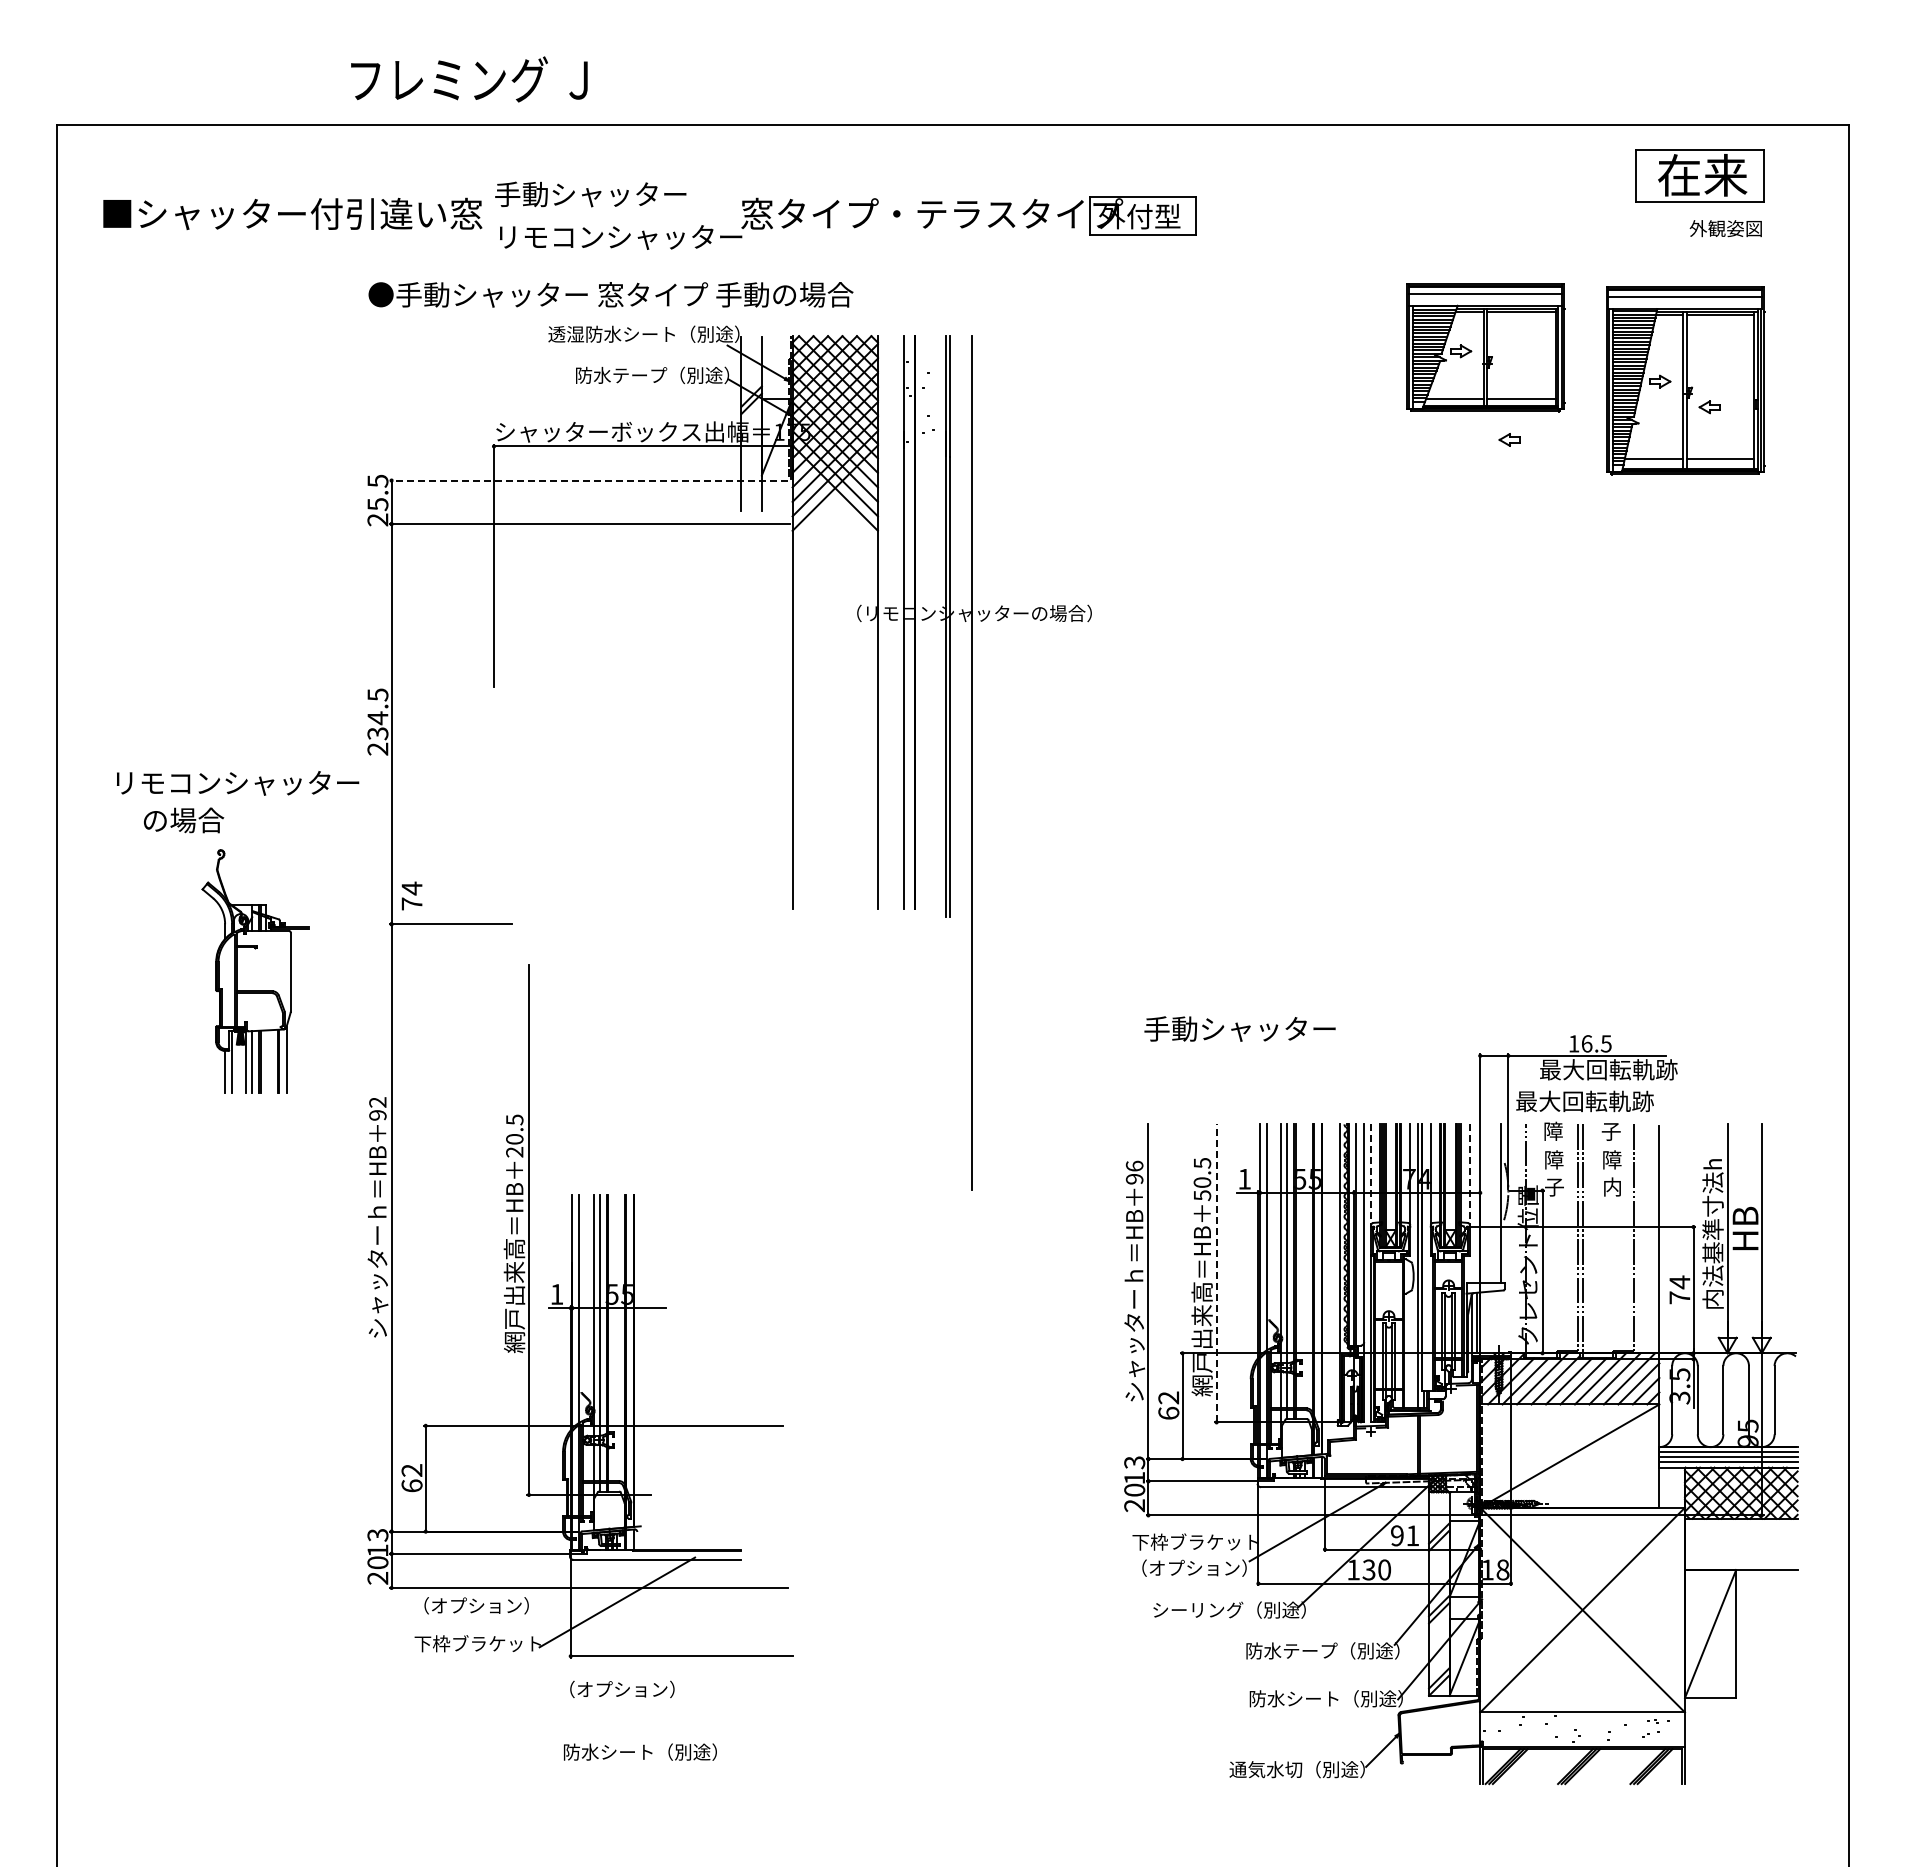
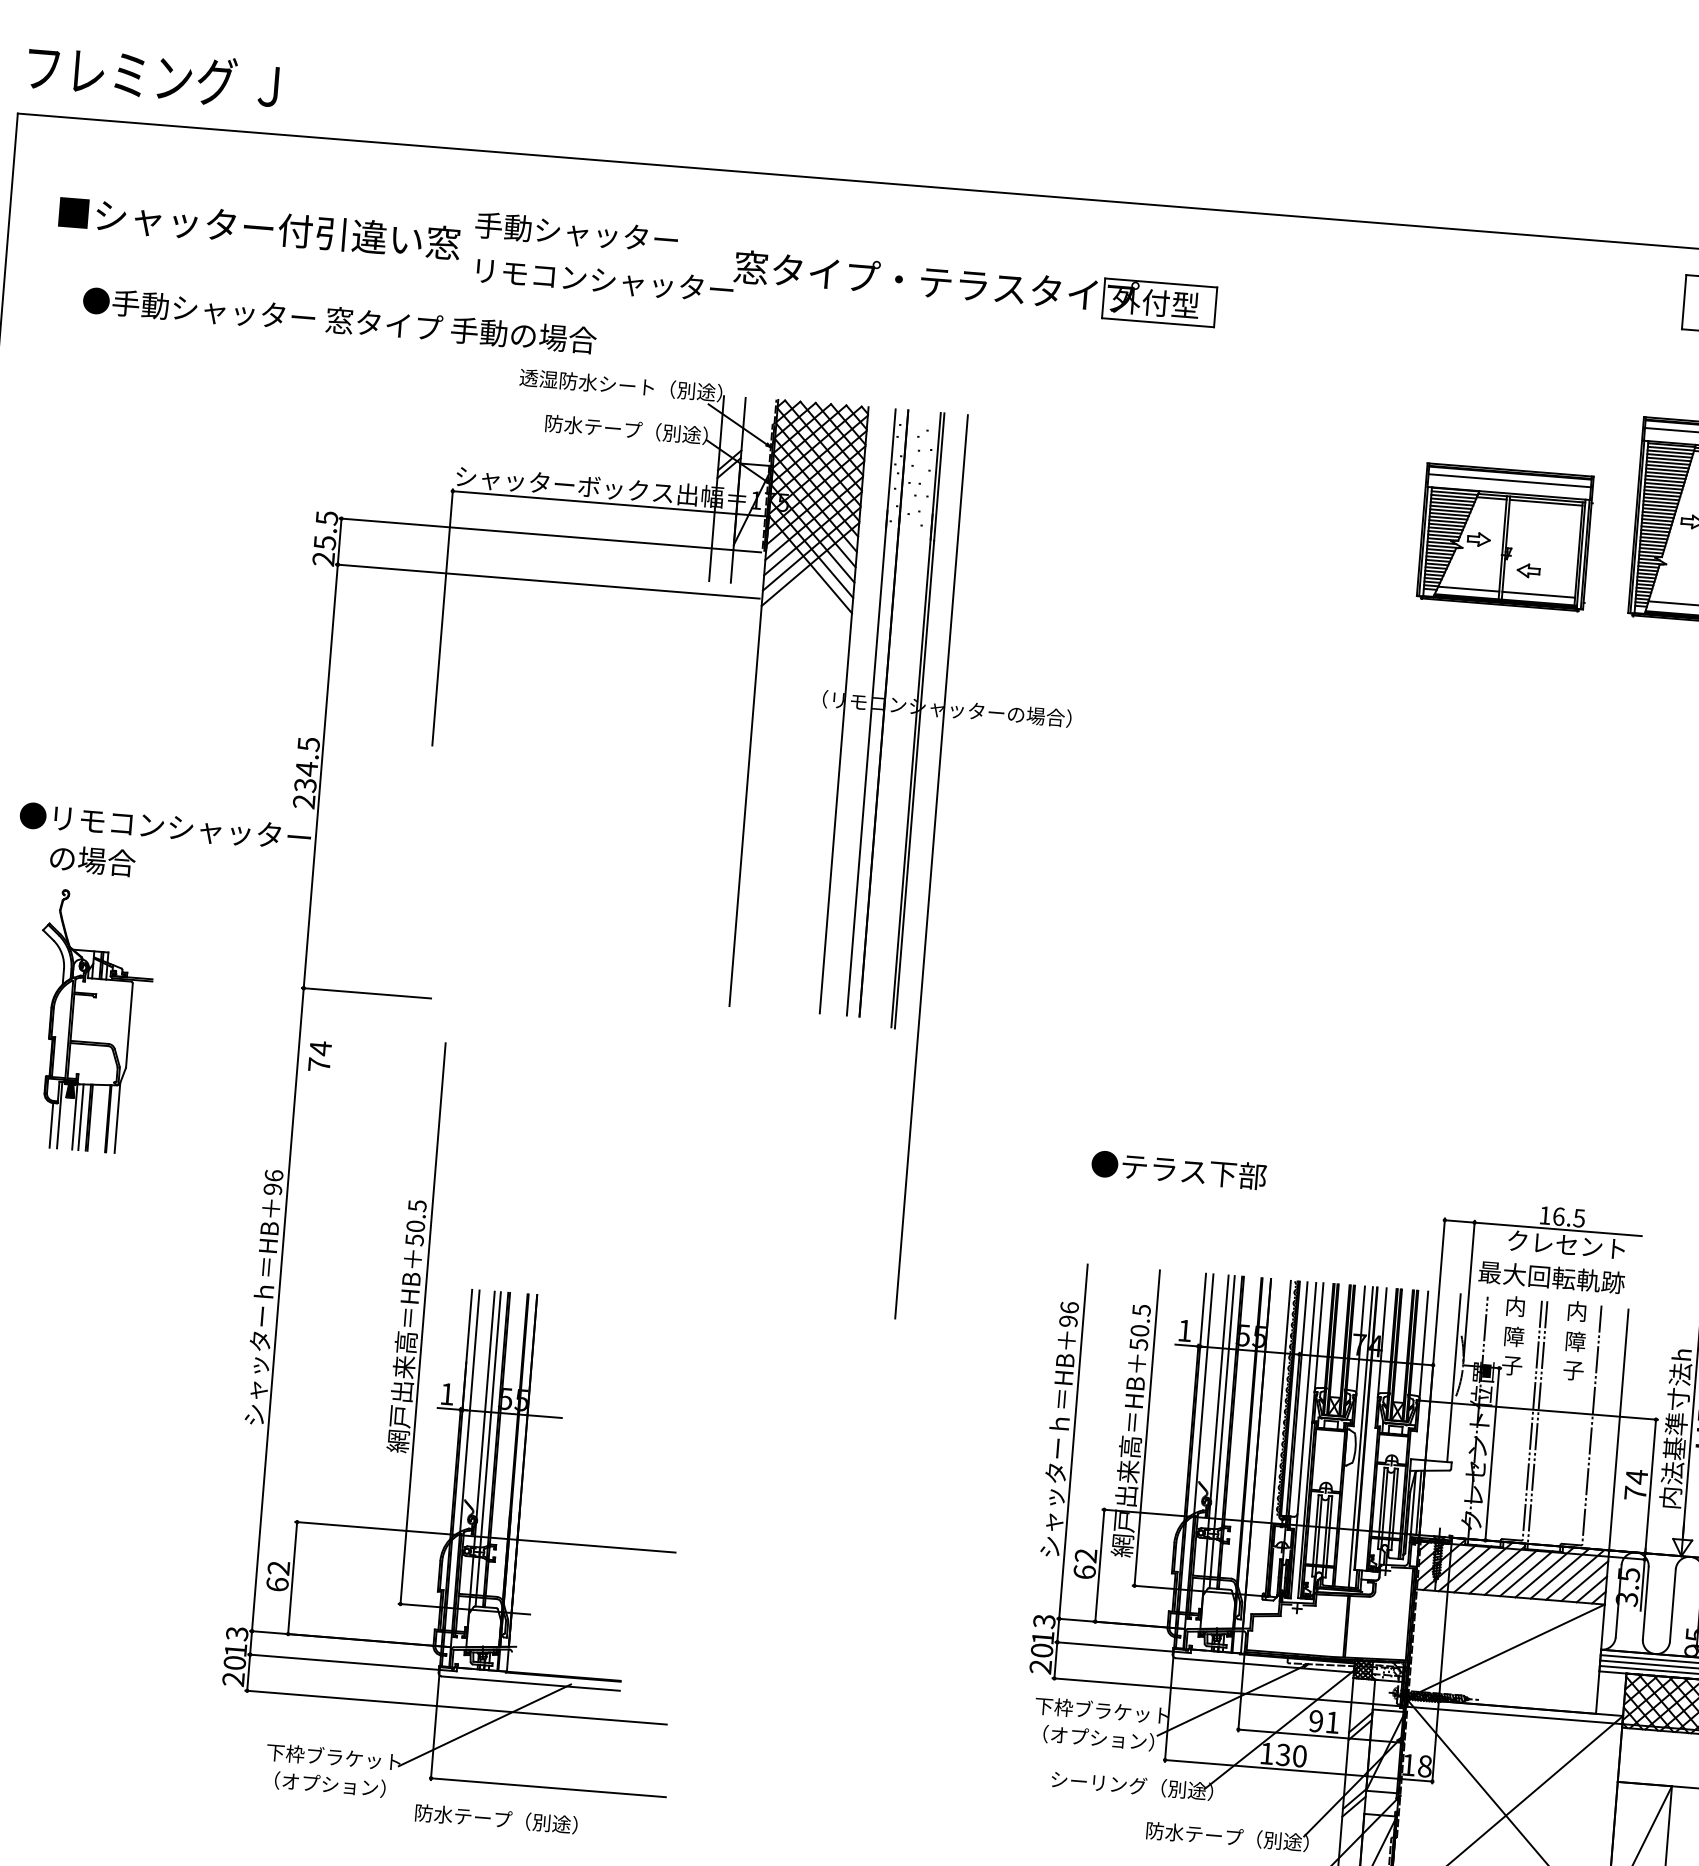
text: (469, 79) -> (153, 76), moved
text: (610, 294) -> (339, 320), moved
part: (1485, 347) -> (1505, 537), moved
line: (588, 480) -> (549, 535), dashed -> solid
text: (249, 782) -> (165, 826), リモコンシャッター -> ●リモコンシャッター
text: (411, 895) -> (319, 1055), moved
part: (255, 971) -> (92, 1021), moved
text: (1239, 1028) -> (1192, 1170), 手動シャッター -> ●テラス下部
text: (1608, 1069) -> (1579, 1245), 最大回転軌跡 -> クレセント
text: (377, 1102) -> (273, 1175), 92 -> 96
text: (1553, 1130) -> (1516, 1305), 障 -> 内
text: (1610, 1130) -> (1576, 1310), 子 -> 内
text: (514, 1152) -> (414, 1240), 20.5 -> 50.5
line: (1371, 1174) -> (1319, 1336), dashed -> solid
line: (1470, 1174) -> (1424, 1345), dashed -> solid
text: (1612, 1186) -> (1573, 1369), 内 -> 子
line: (1216, 1272) -> (1147, 1427), dashed -> solid
text: (476, 1605) -> (330, 1784), moved
text: (634, 1689) -> (495, 1818), （オプション） -> 防水テープ（別途）

